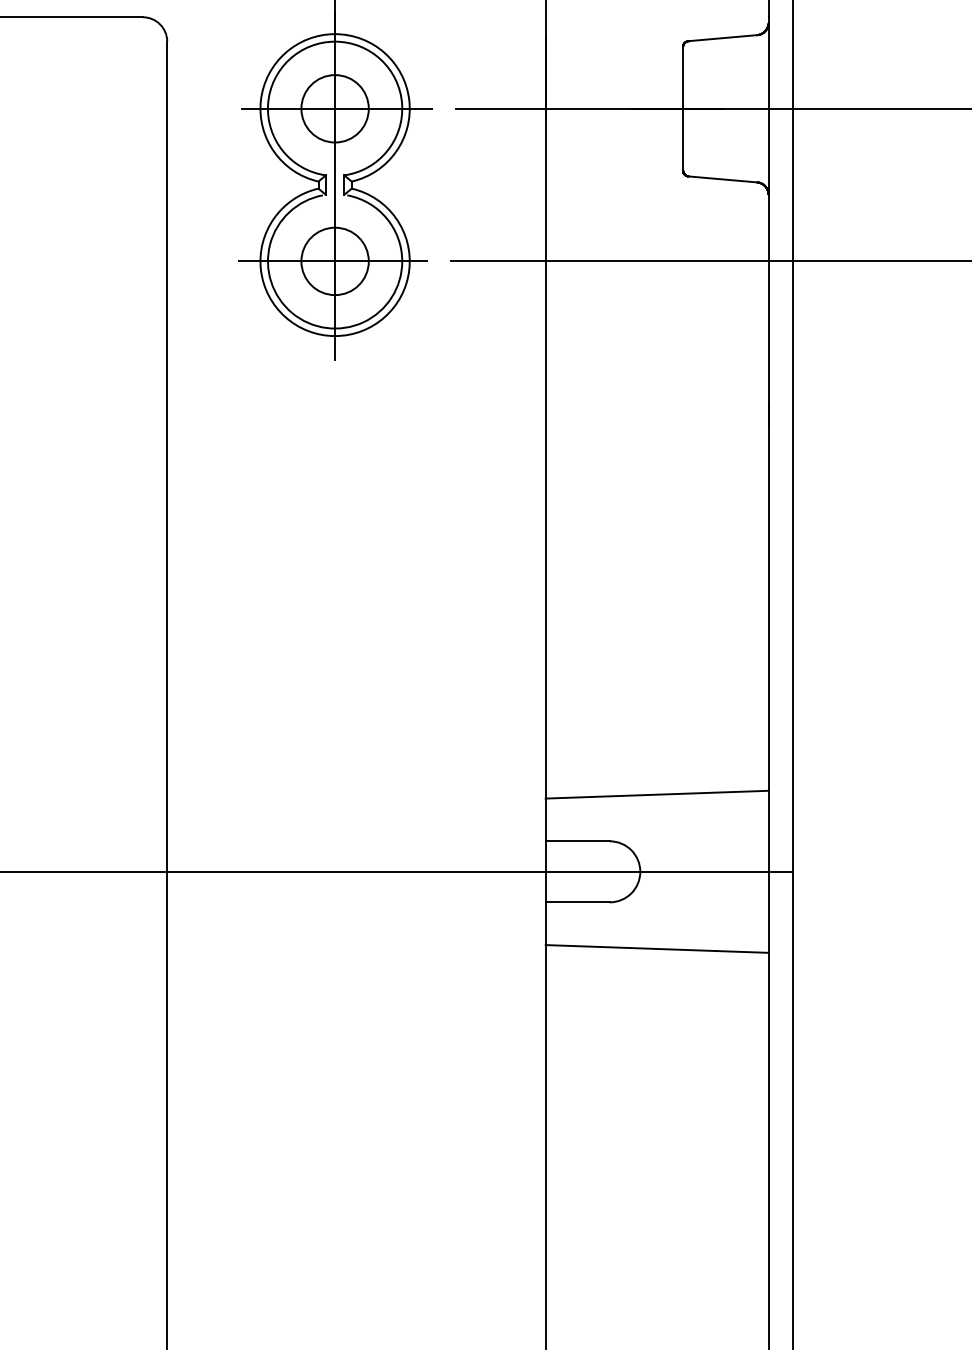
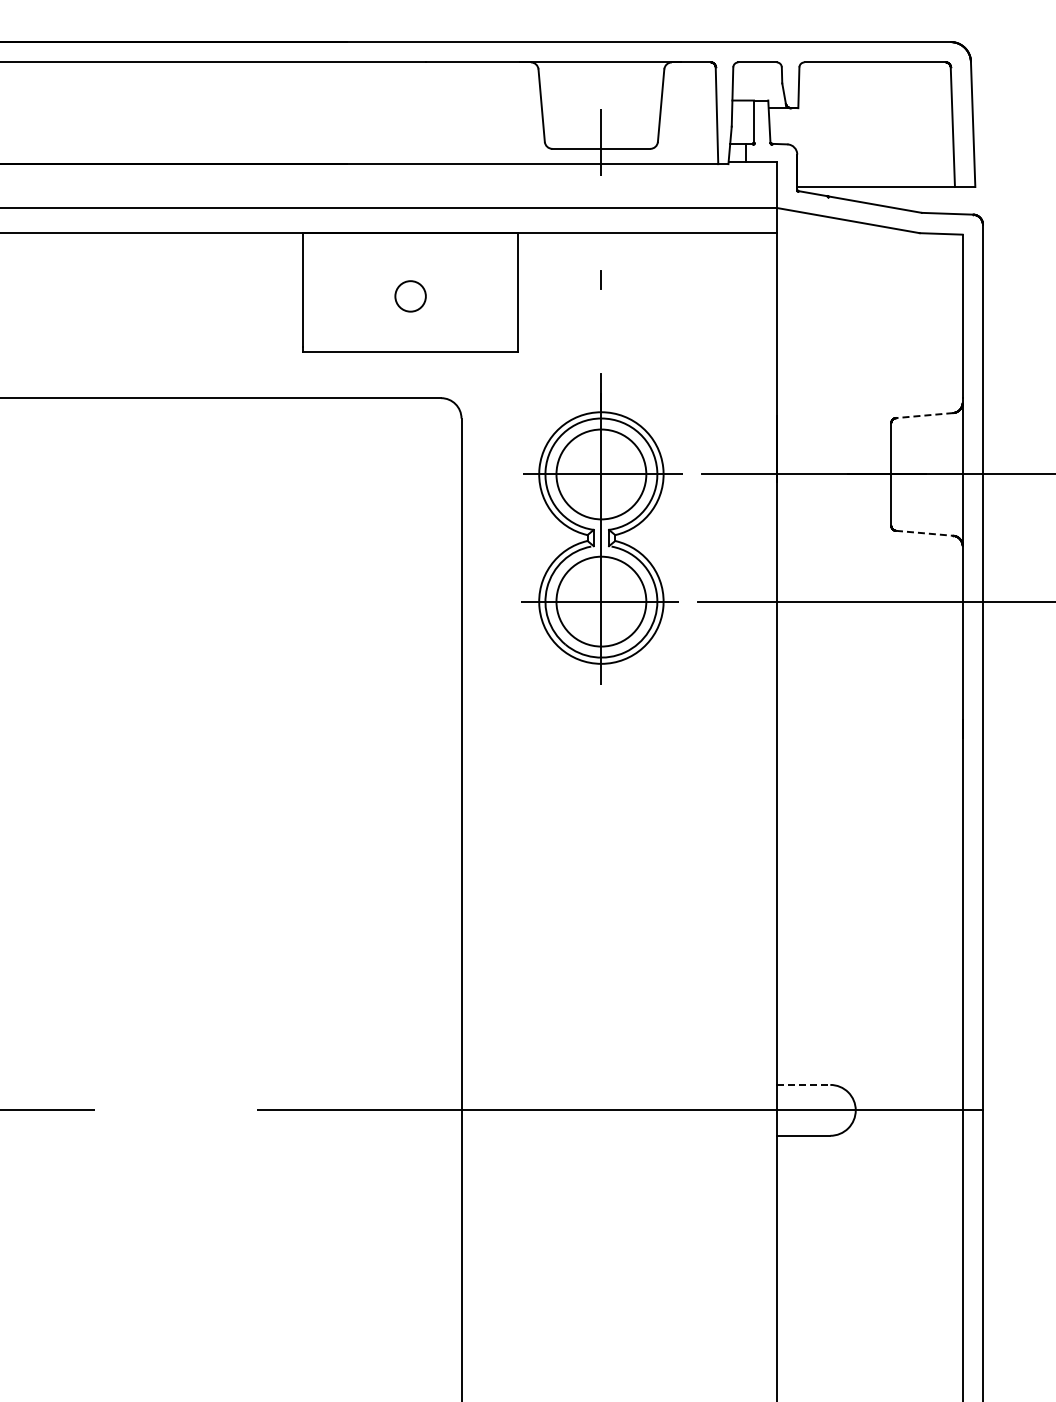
line: (722, 38) -> (924, 415), solid -> dashed
circle: (335, 108) -> (601, 474), size x1.6
line: (722, 179) -> (924, 533), solid -> dashed
circle: (335, 261) -> (601, 601), size x1.6
line: (656, 793) -> (869, 1045), removed
line: (577, 840) -> (803, 1084), solid -> dashed
line: (656, 948) -> (869, 1174), removed

